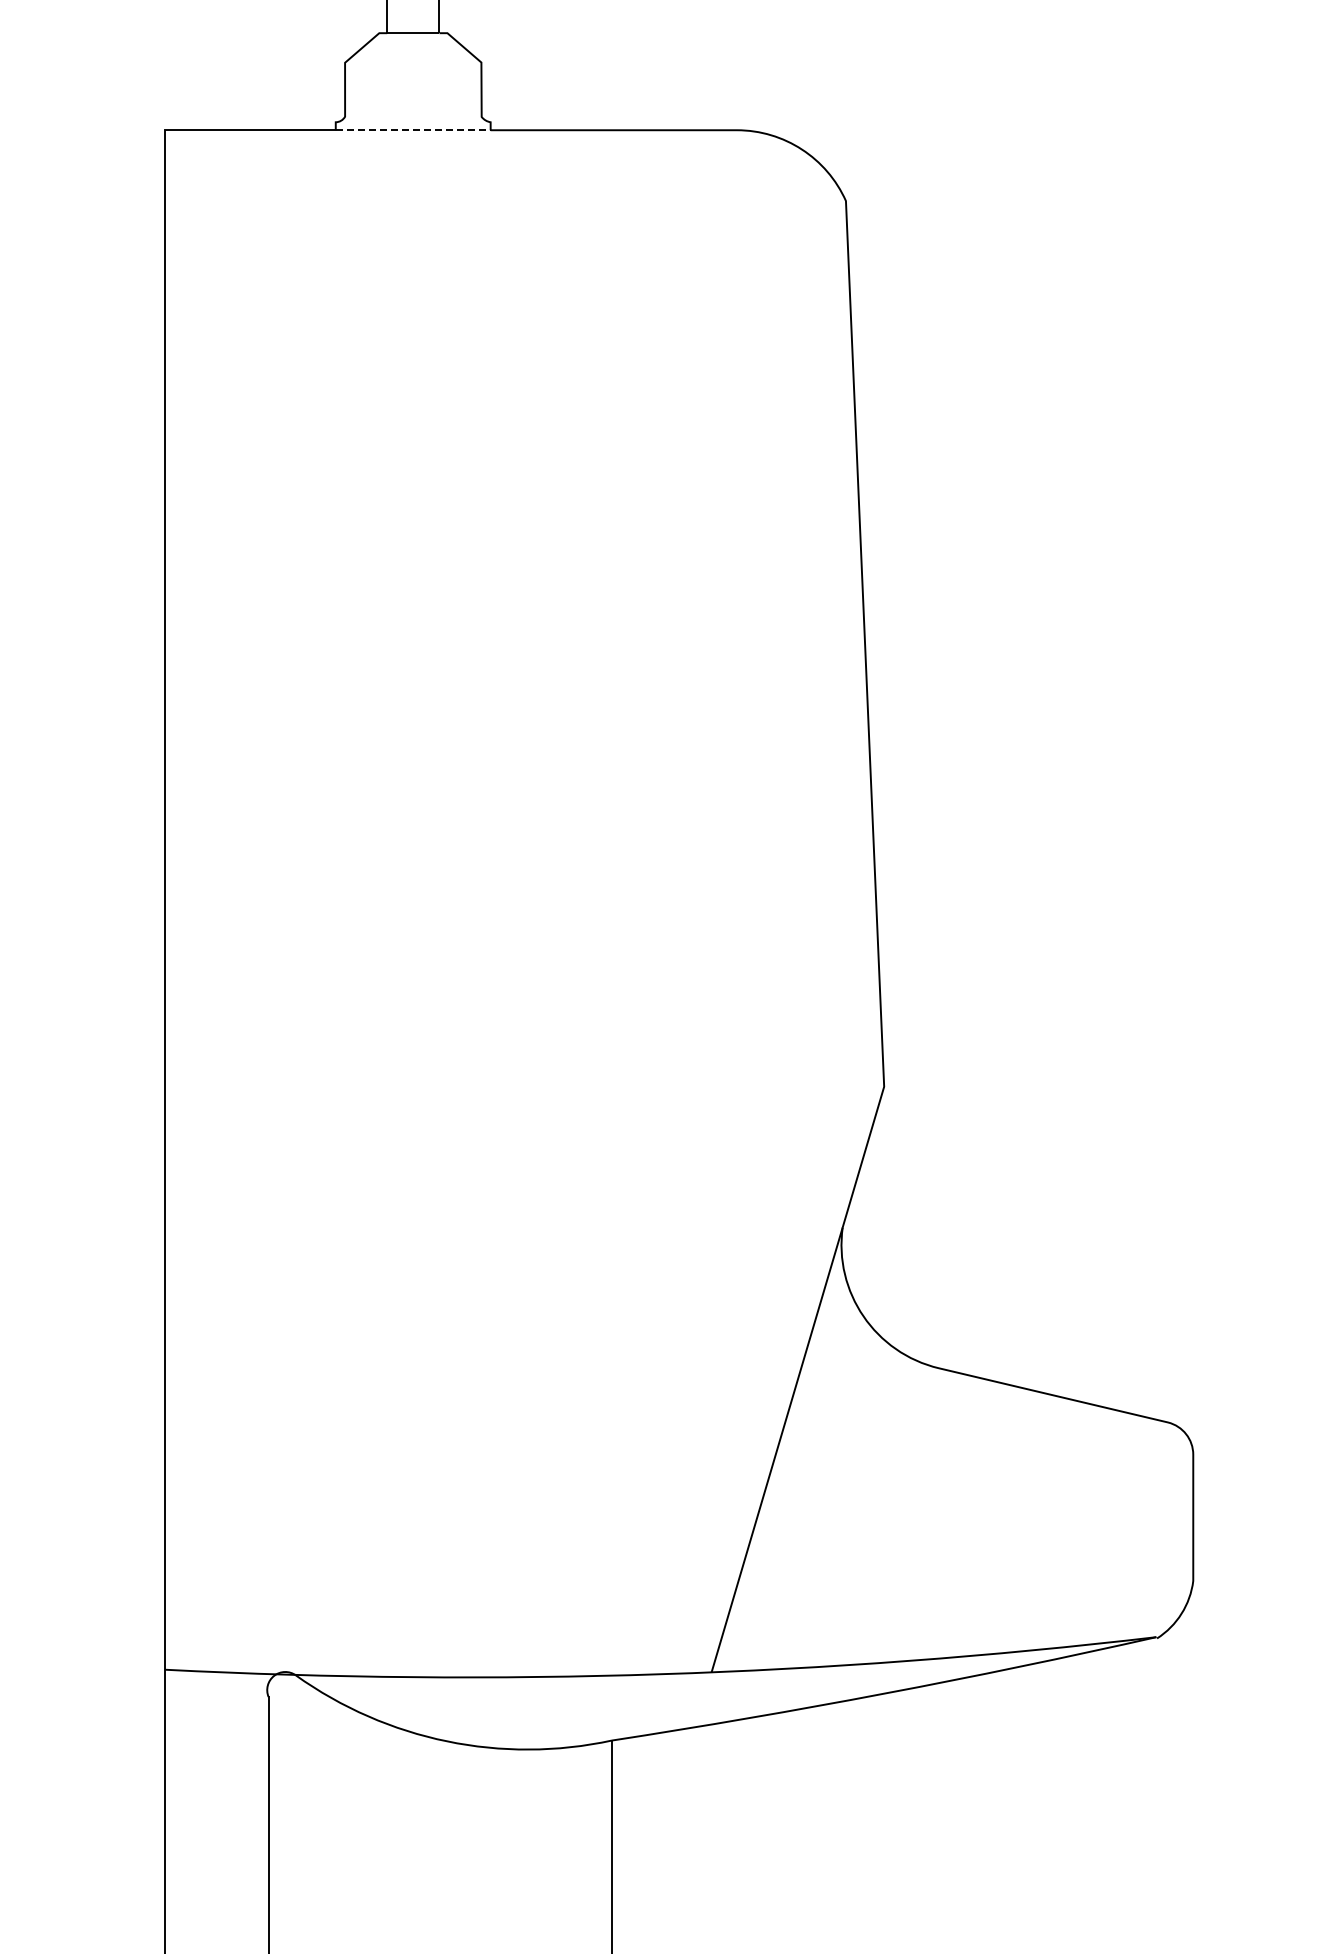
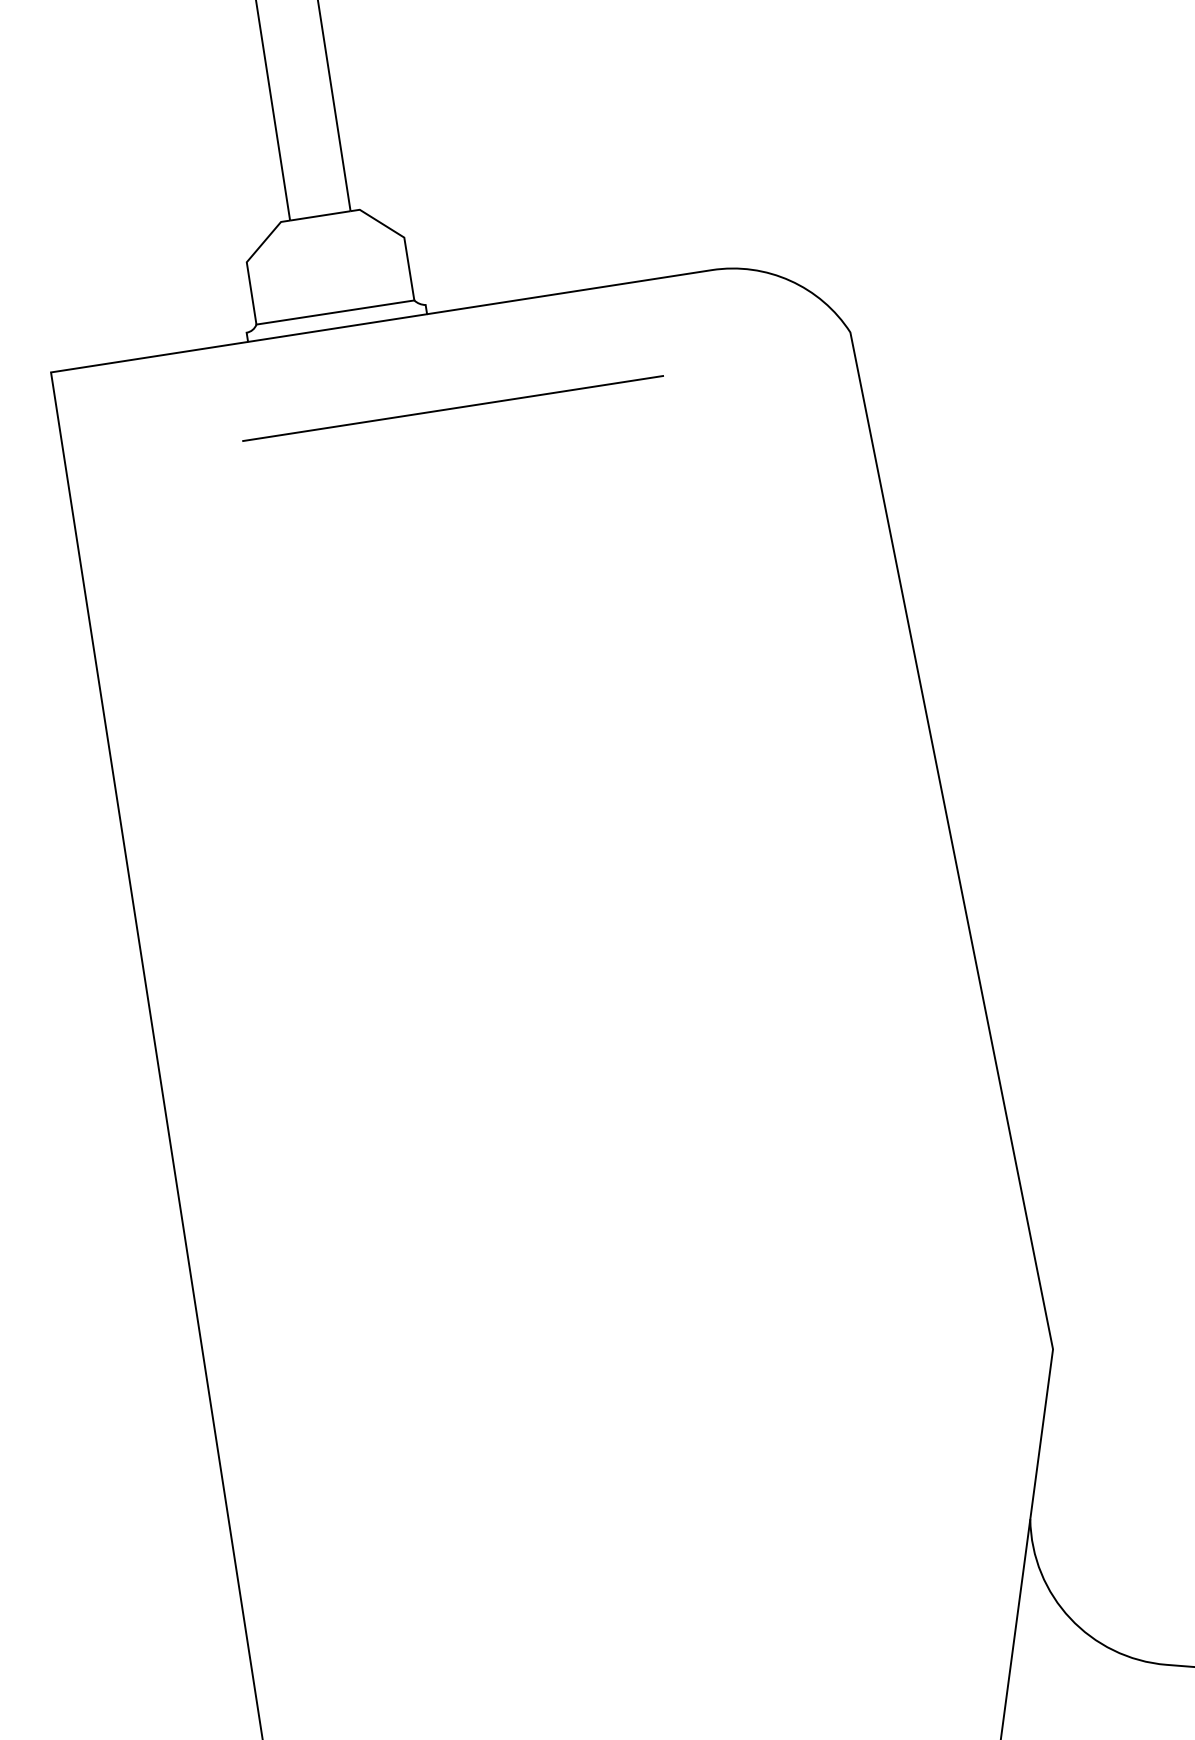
line: (413, 116) -> (335, 312), added
line: (413, 130) -> (337, 328), dashed -> solid
line: (500, 212) -> (453, 407), added

